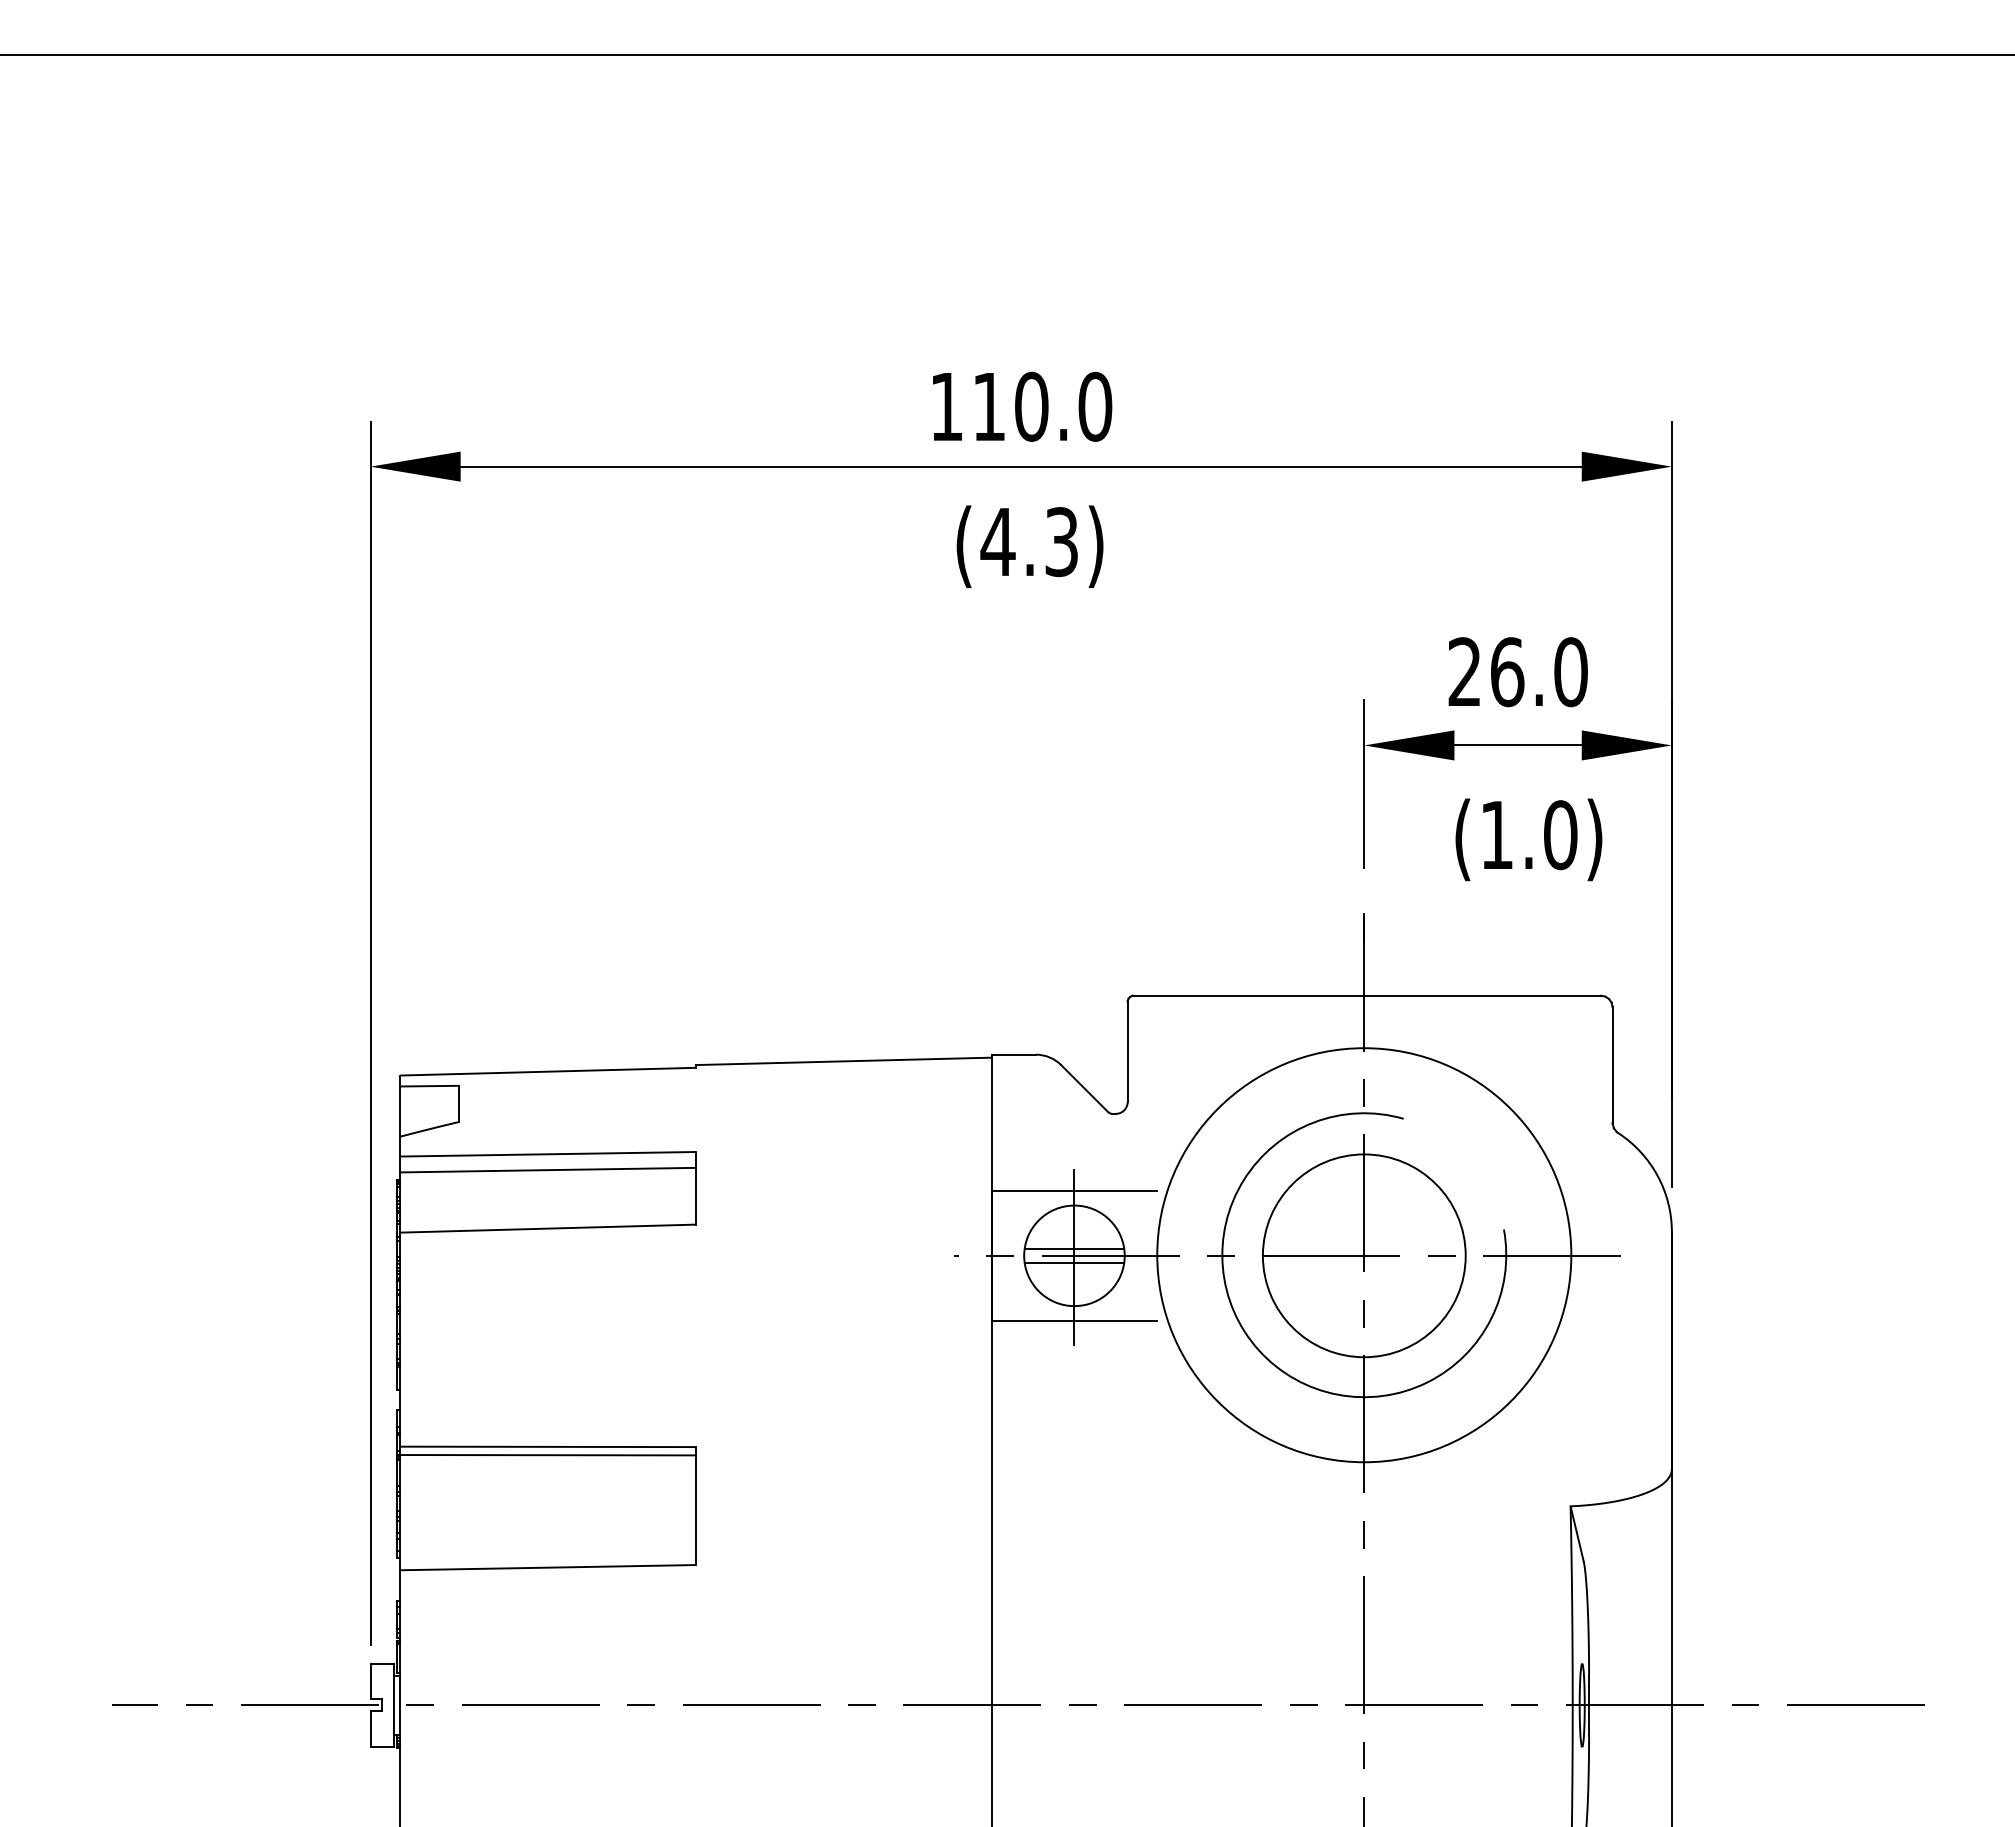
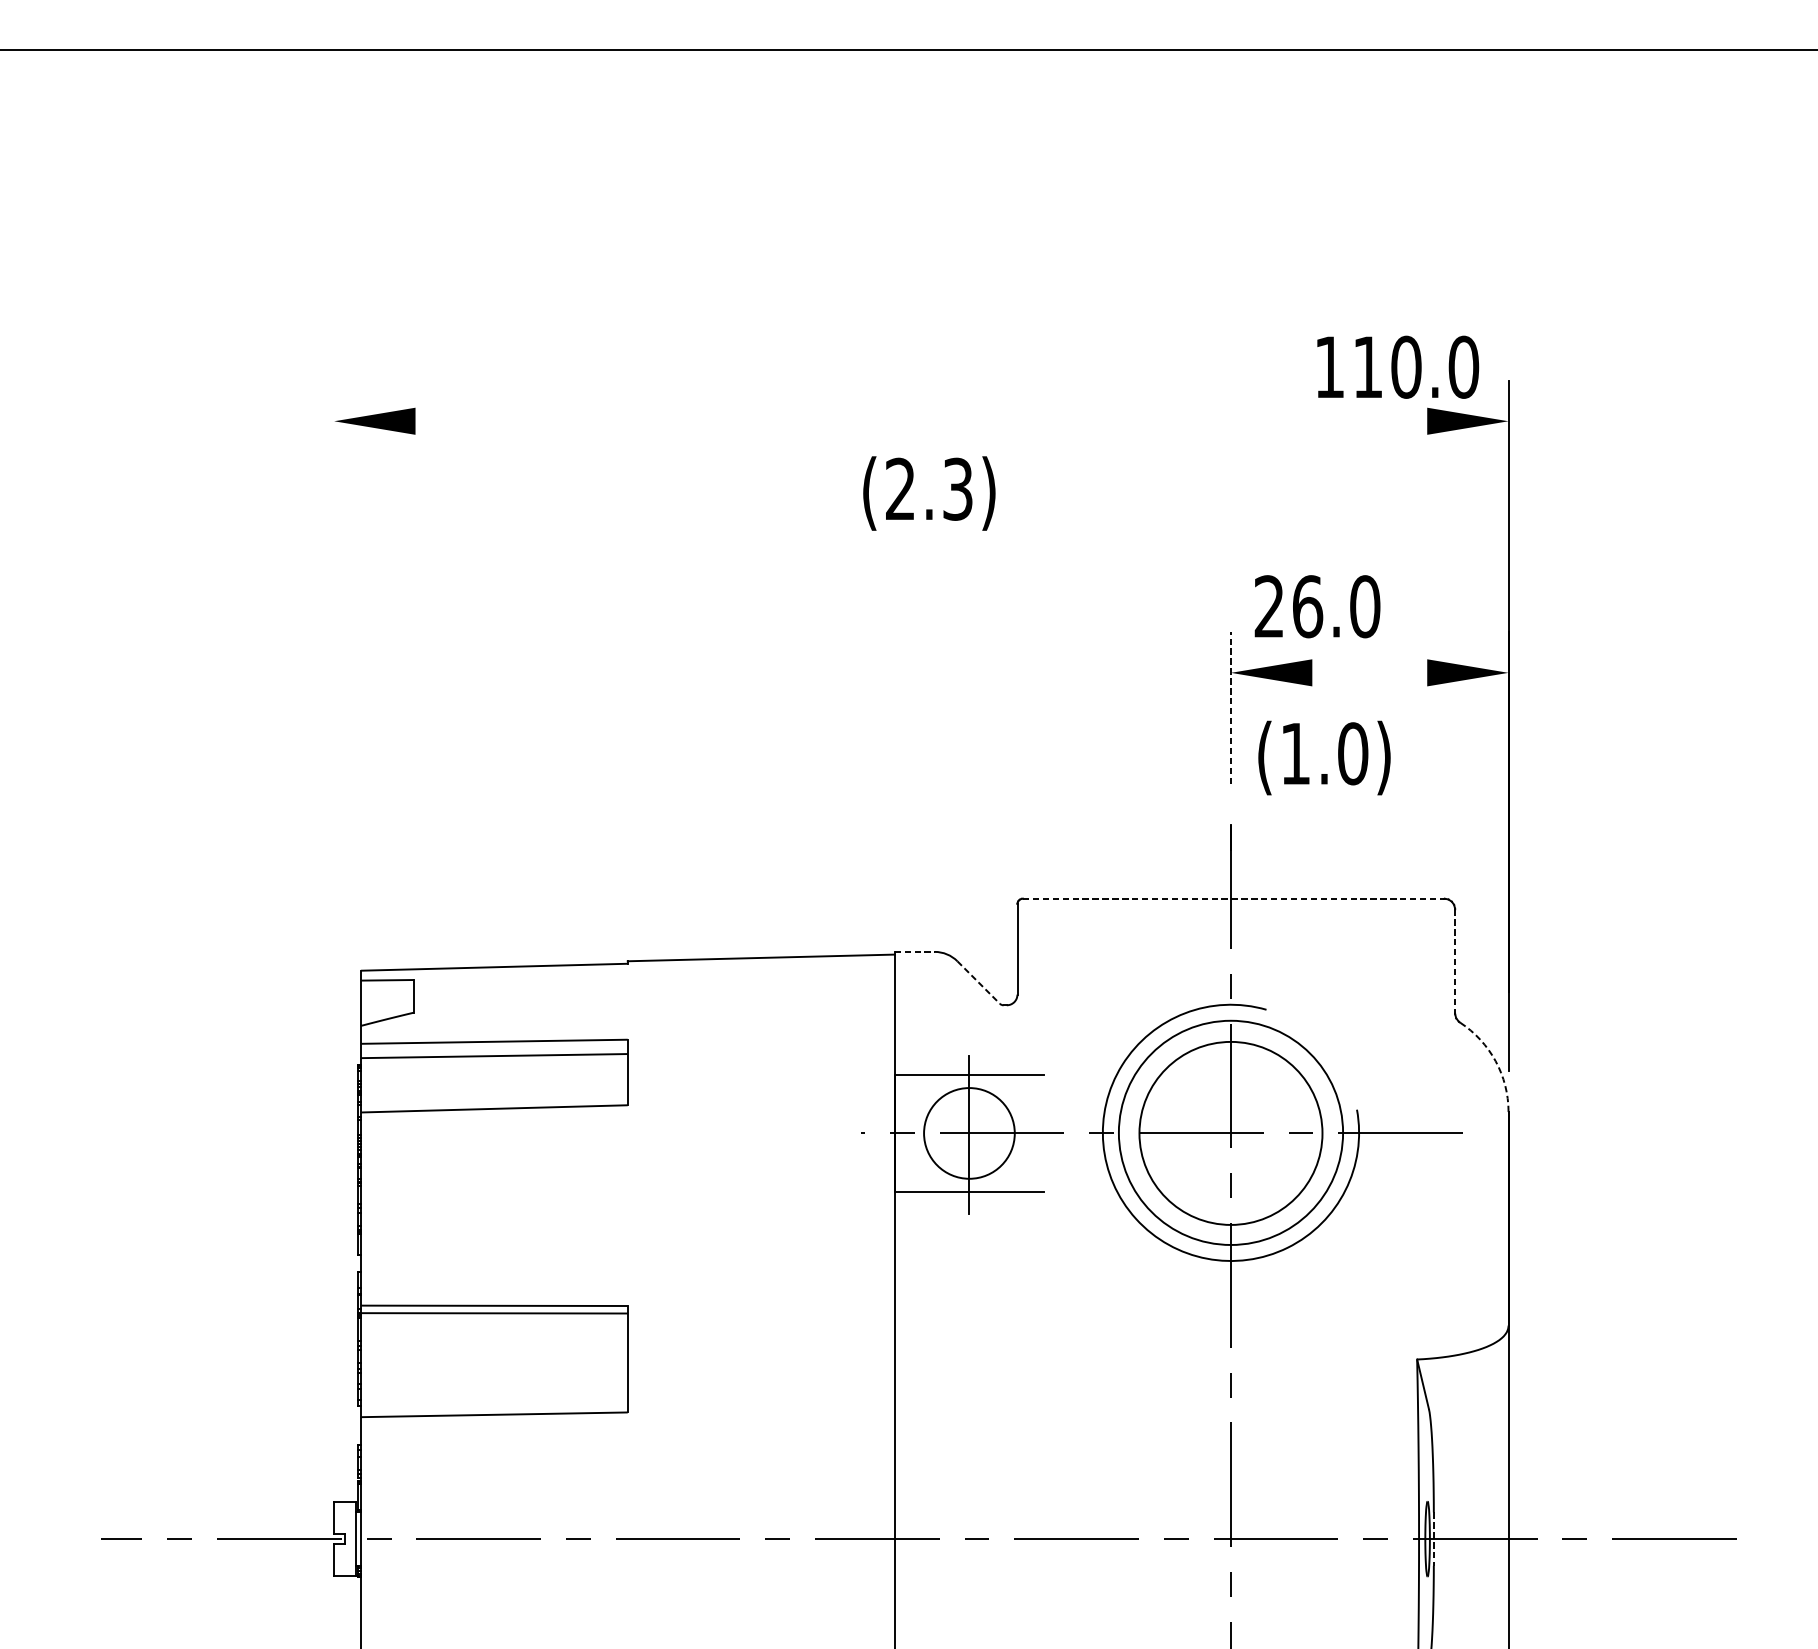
text: (1022, 406) -> (1398, 366), moved
line: (1020, 466) -> (920, 421), removed
text: (997, 541) -> (899, 488), (4.3) -> (2.3)
text: (1517, 672) -> (1316, 607), moved
line: (1517, 745) -> (1369, 672), removed
line: (1364, 783) -> (1231, 707), solid -> dashed
text: (1528, 839) -> (1324, 757), moved
line: (1367, 995) -> (1233, 898), solid -> dashed
line: (370, 1032) -> (334, 931), removed
line: (1014, 1054) -> (915, 951), solid -> dashed
line: (1612, 1065) -> (1454, 961), solid -> dashed
line: (1085, 1088) -> (979, 982), solid -> dashed
arc: (1657, 1175) -> (1495, 1060), solid -> dashed
line: (1074, 1248) -> (969, 1126), removed
circle: (1364, 1255) -> (1231, 1133), size x0.6
line: (1074, 1262) -> (969, 1139), removed
line: (1589, 1705) -> (1434, 1539), solid -> dashed

